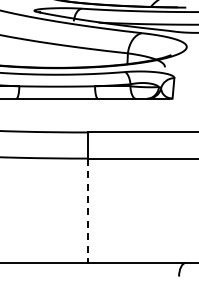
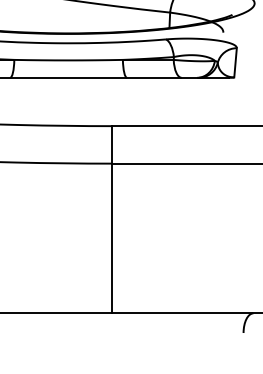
line: (87, 211) -> (112, 239), dashed -> solid

